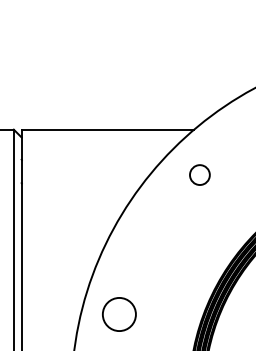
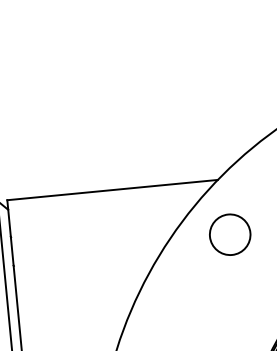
circle: (199, 174) -> (229, 234), size x1.67

